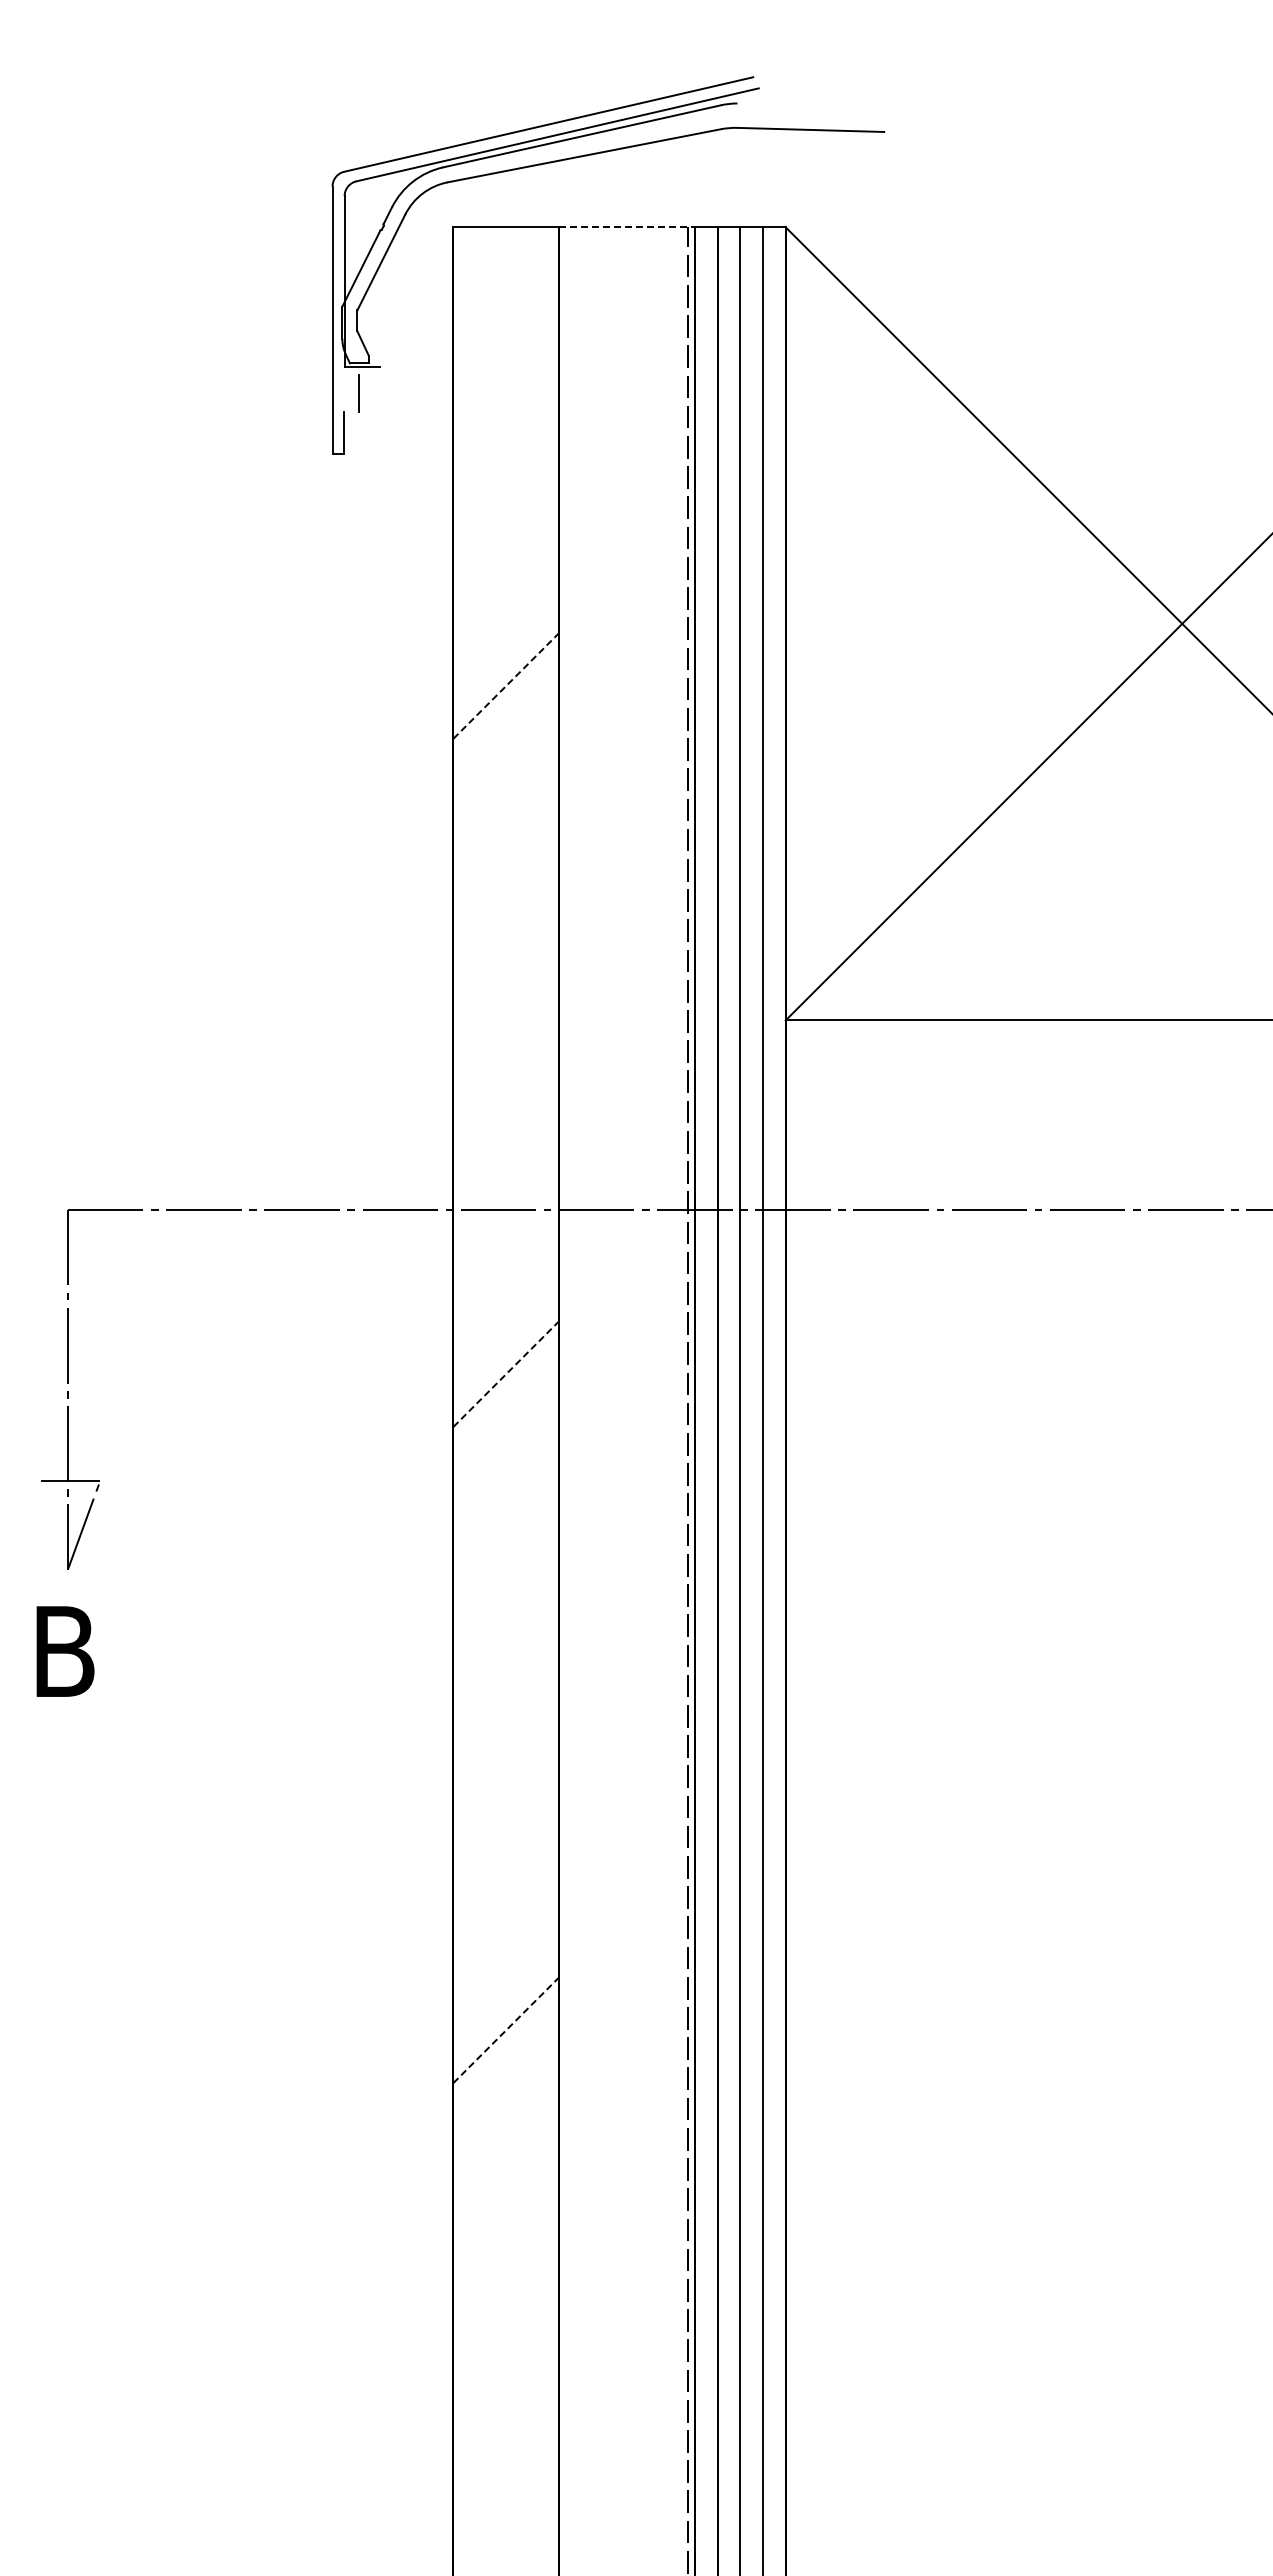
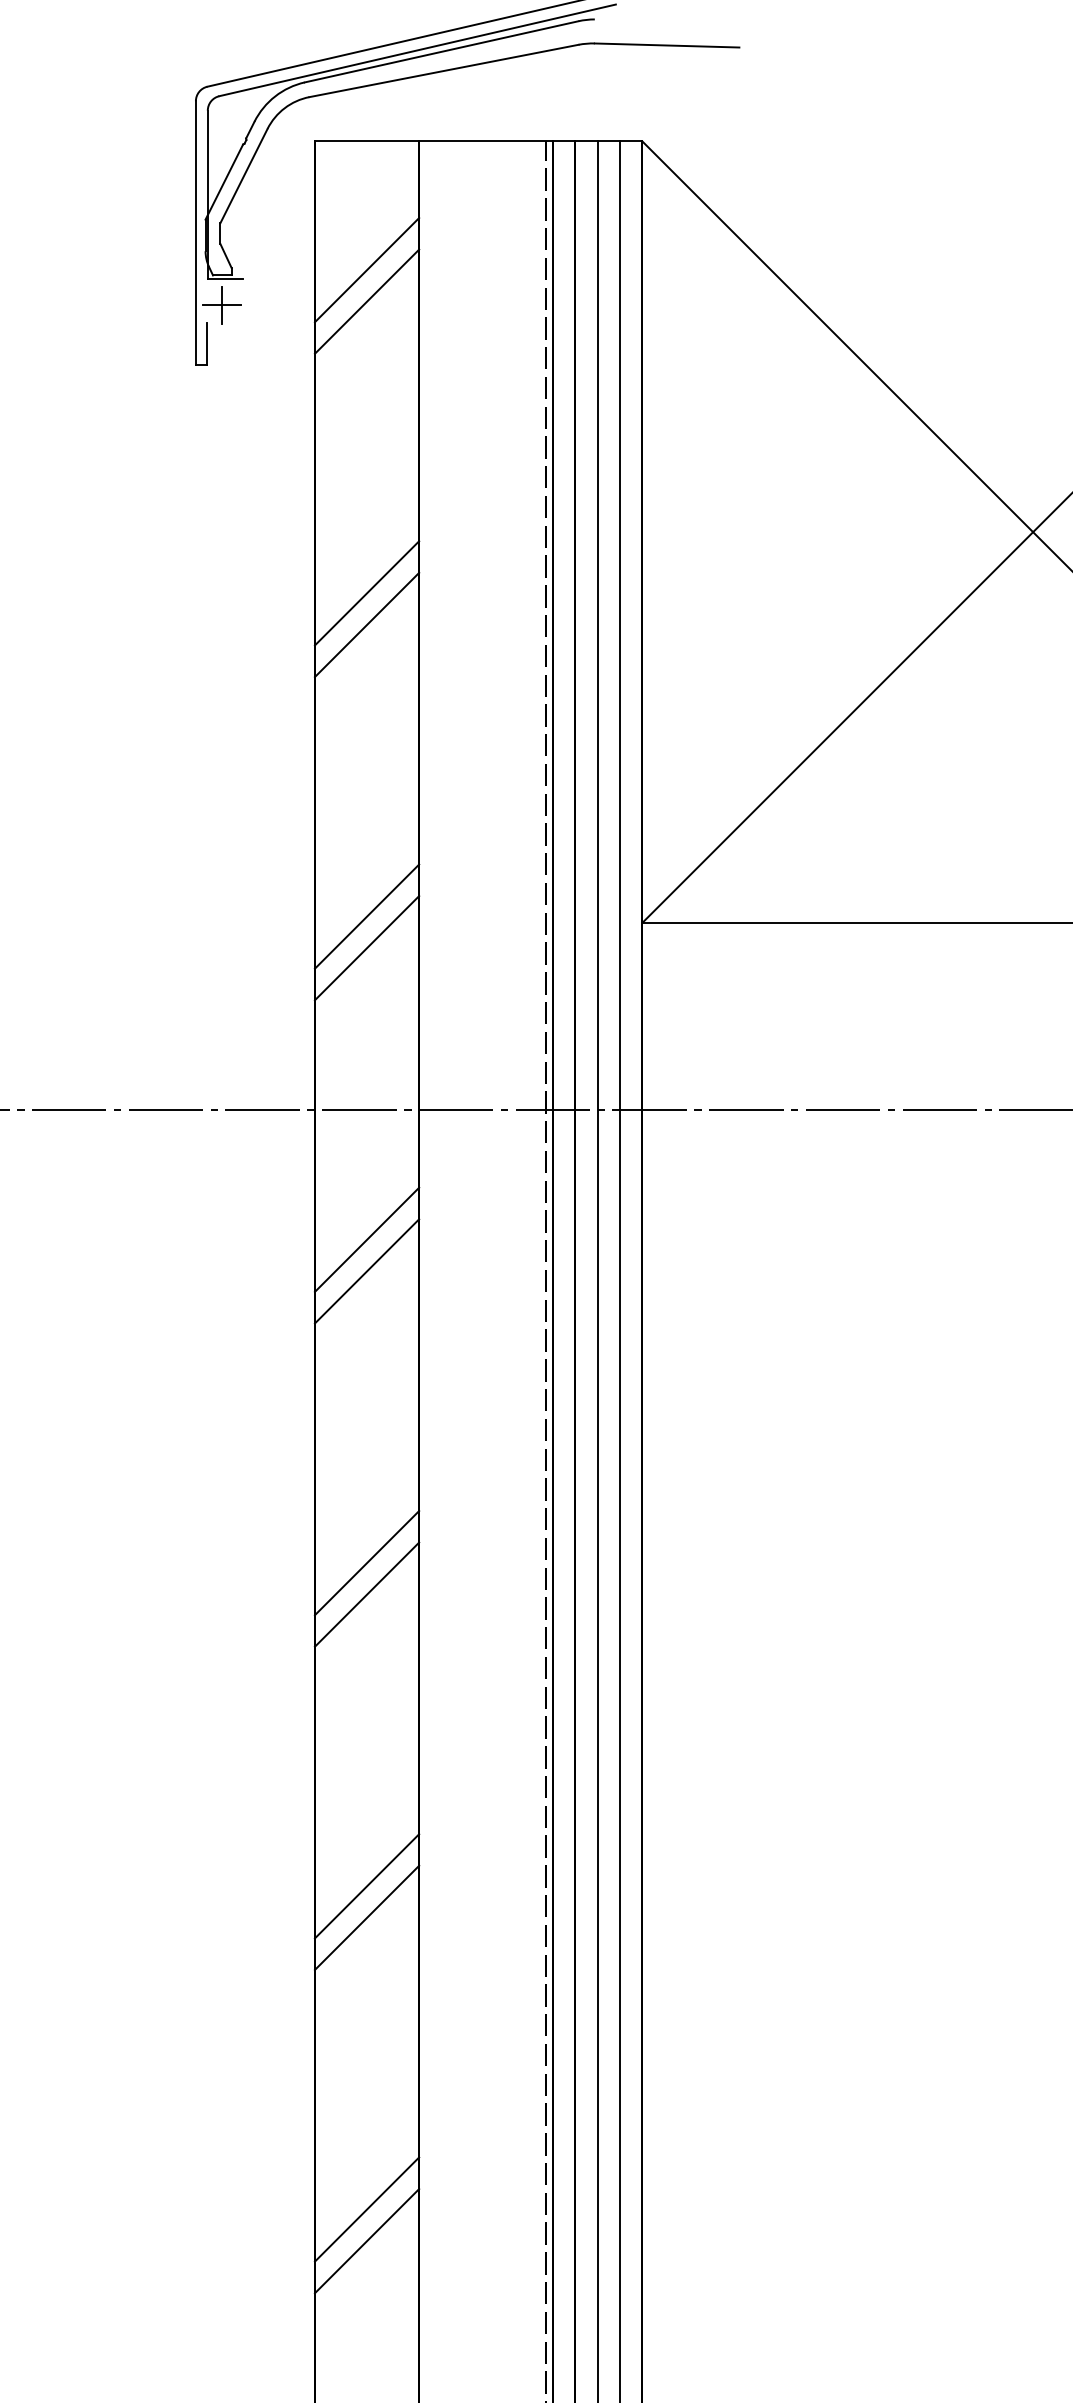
line: (627, 227) -> (486, 141), dashed -> solid
line: (506, 357) -> (367, 269), added
line: (506, 389) -> (367, 301), added
line: (358, 393) -> (221, 305), added
line: (506, 685) -> (367, 592), dashed -> solid
line: (506, 717) -> (367, 624), added
line: (506, 1013) -> (367, 916), added
line: (506, 1045) -> (367, 947), added
line: (506, 1341) -> (367, 1239), added
line: (506, 1374) -> (367, 1271), dashed -> solid
line: (506, 1670) -> (367, 1563), added
line: (506, 1702) -> (367, 1594), added
line: (506, 1998) -> (367, 1886), added
line: (506, 2030) -> (367, 1918), dashed -> solid
line: (506, 2326) -> (367, 2209), added
line: (506, 2358) -> (367, 2241), added

